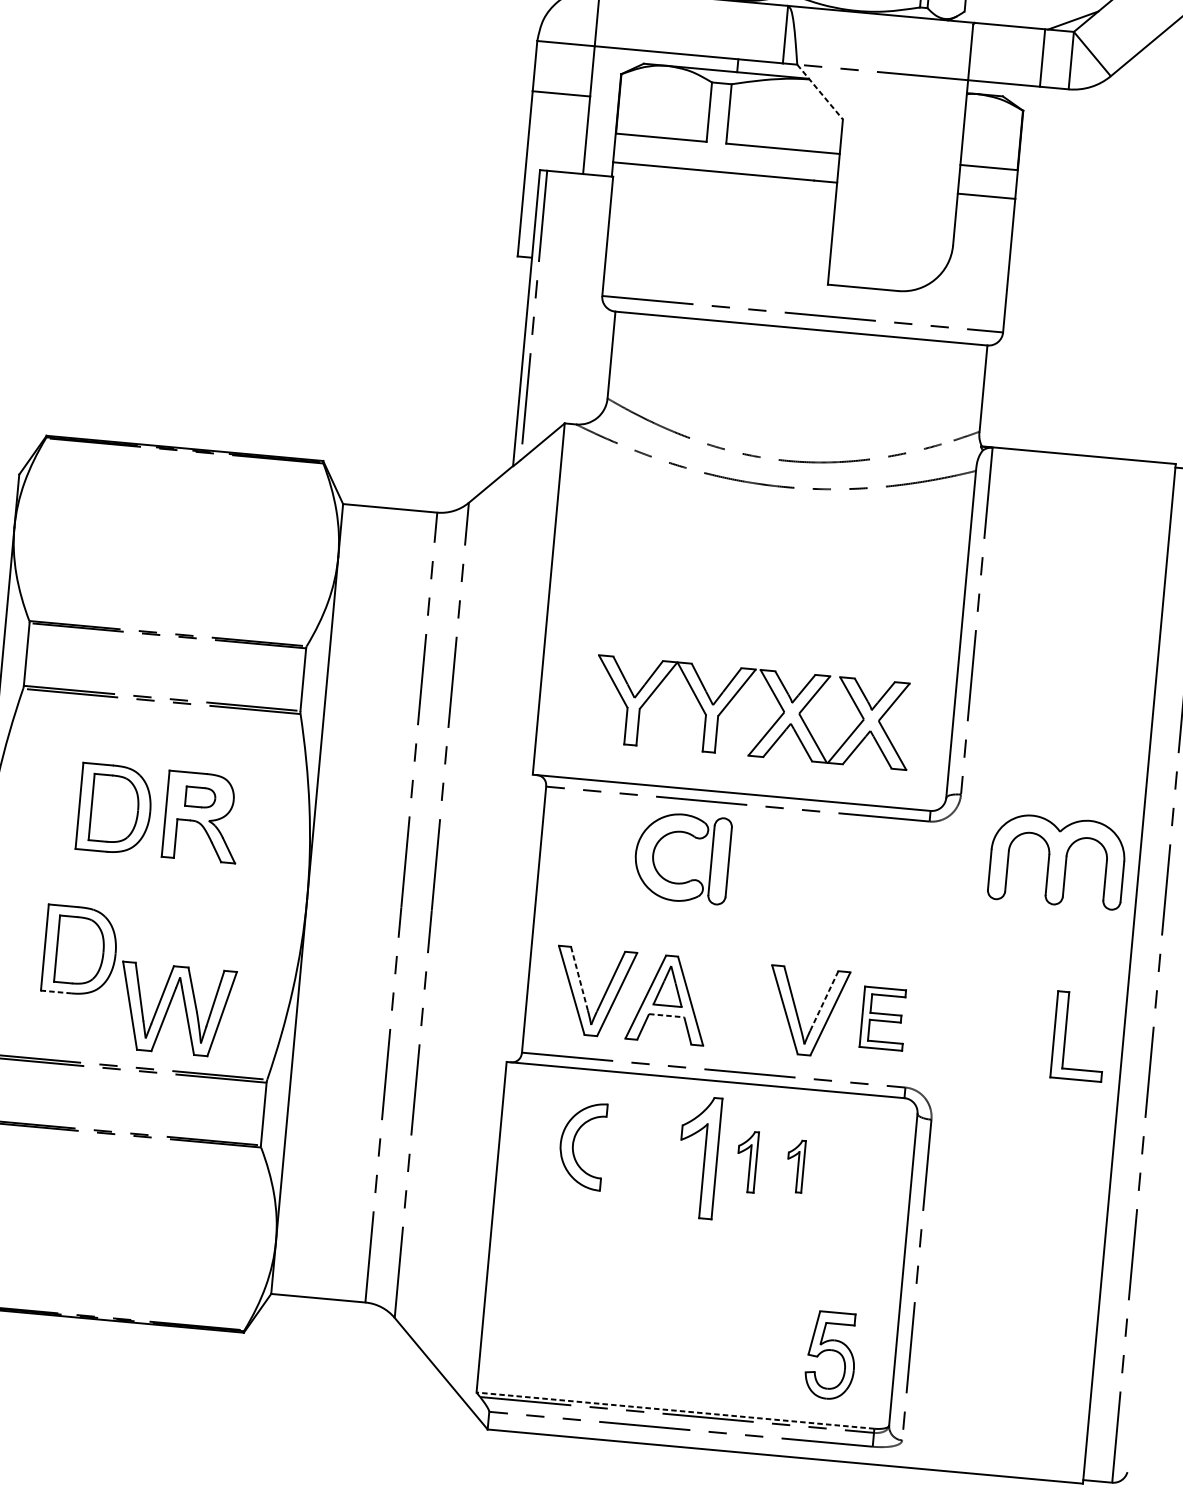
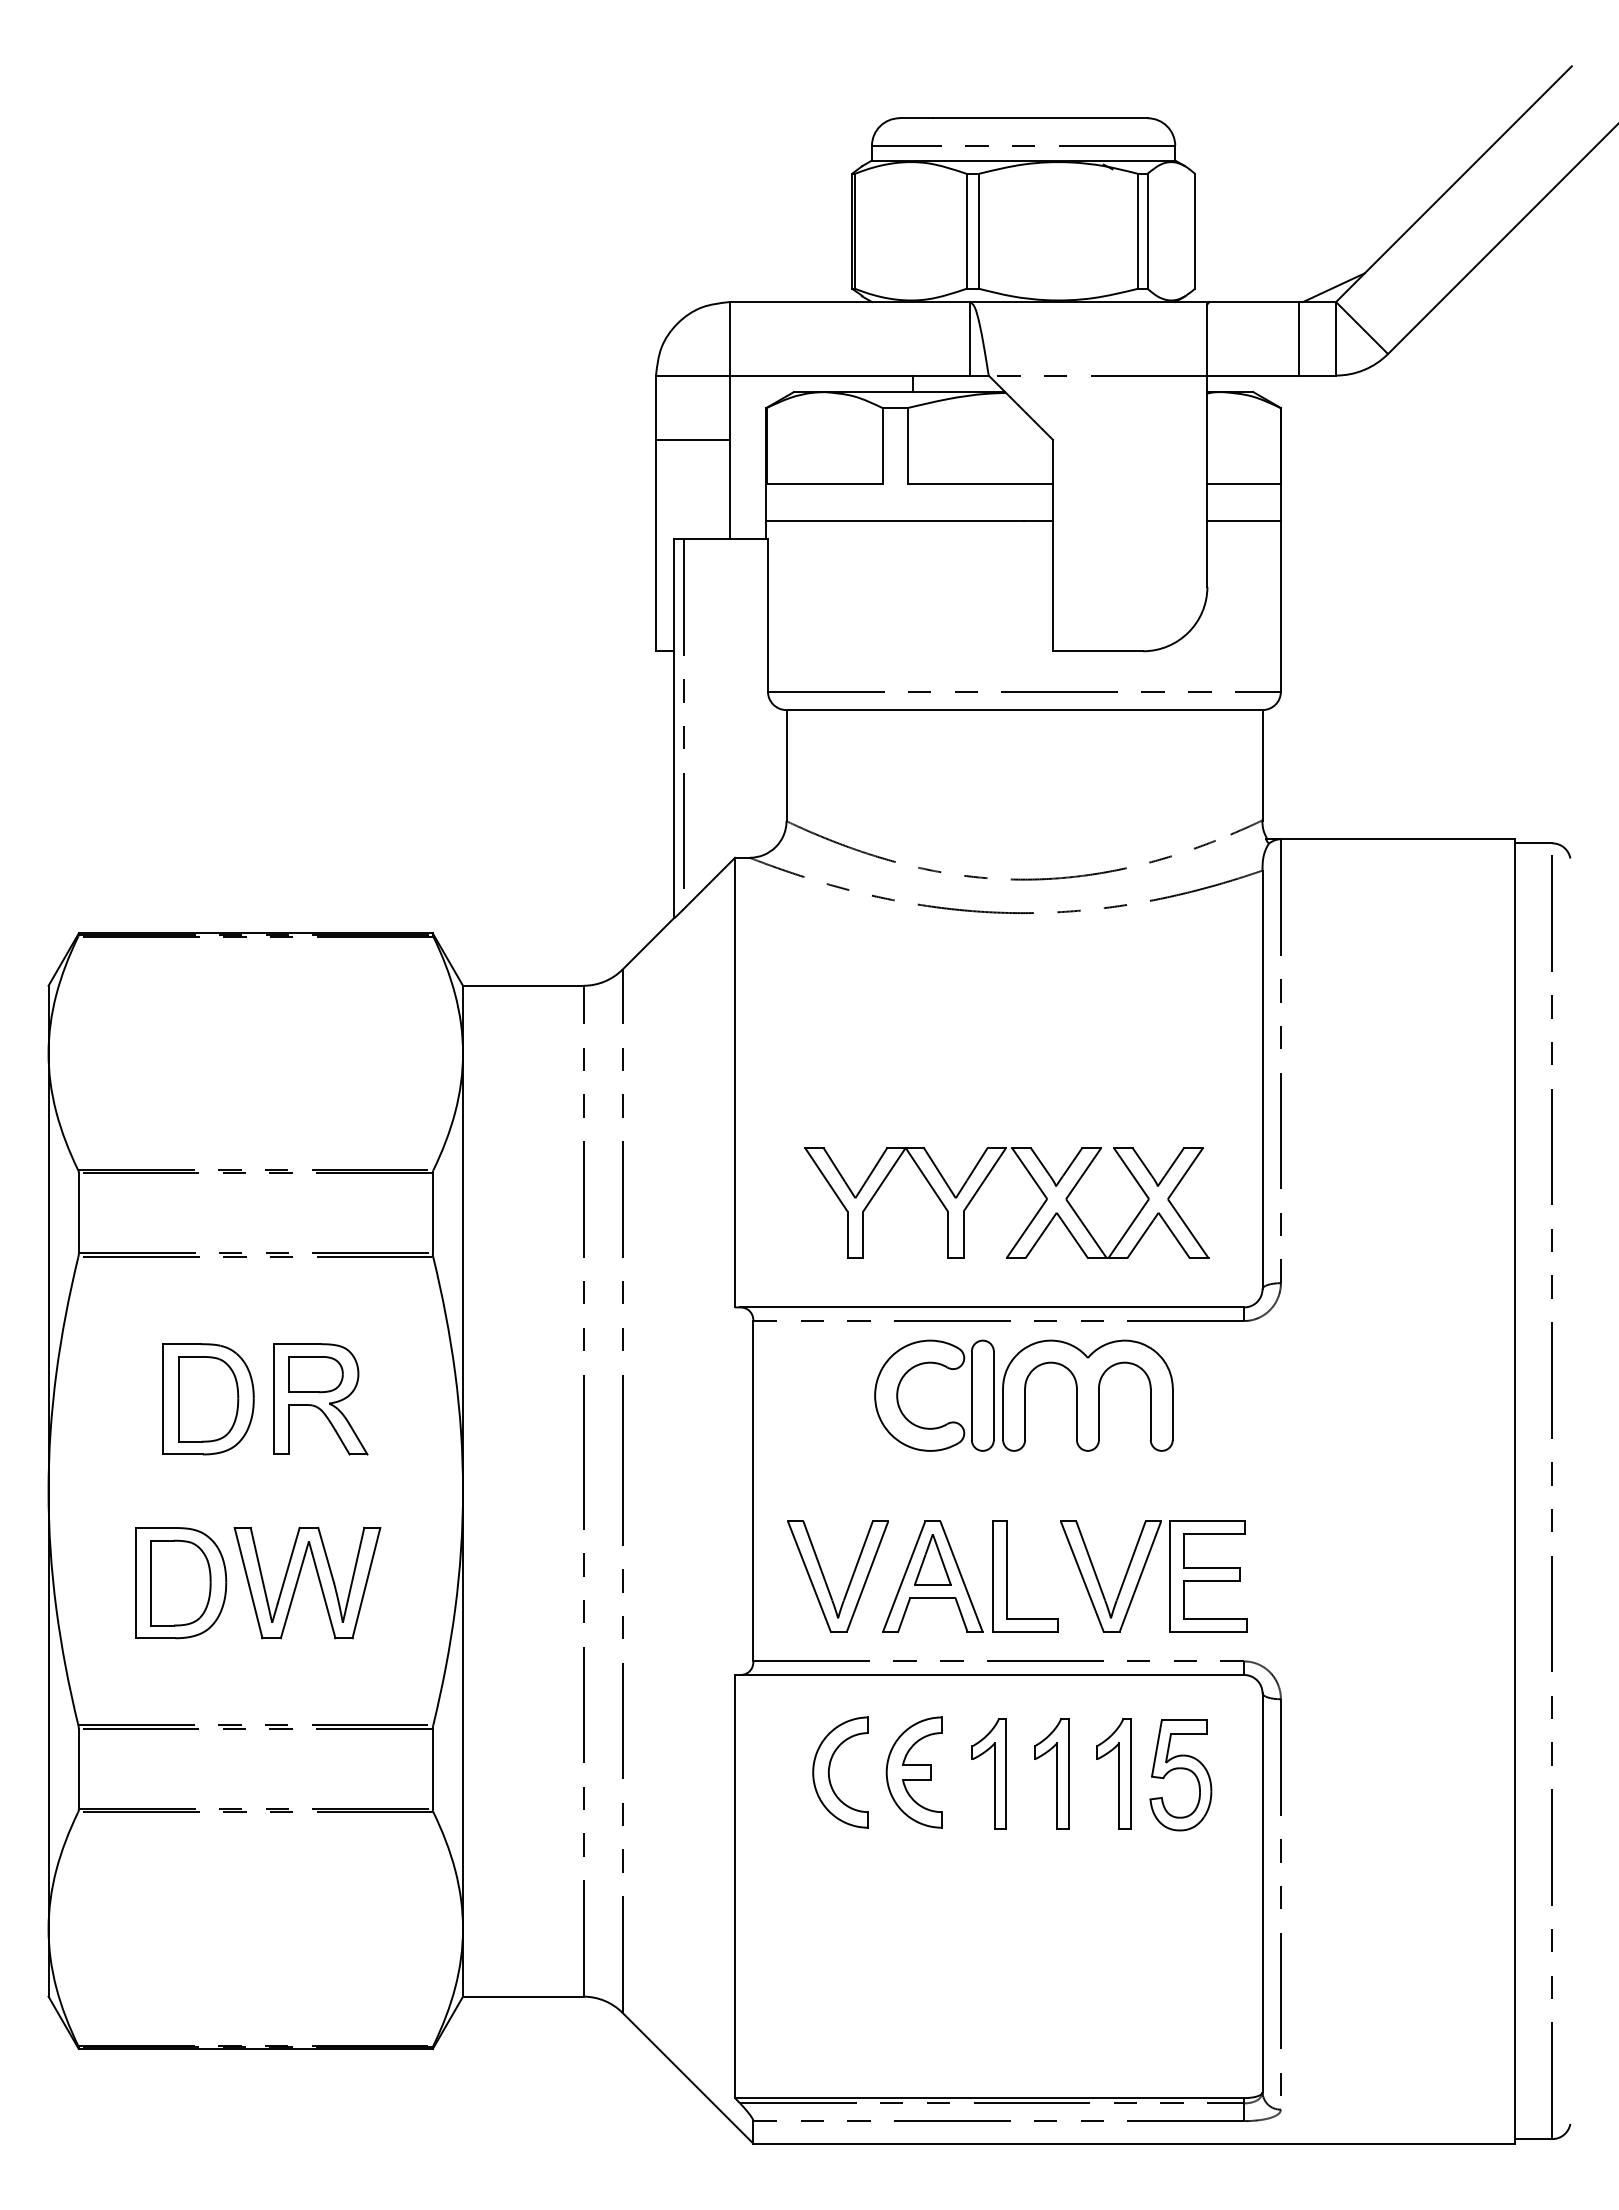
line: (820, 92) -> (1021, 408), dashed -> solid
part: (200, 797) -> (315, 1374), size x1.43
part: (1057, 861) -> (1087, 1395), moved
line: (579, 978) -> (817, 1560), dashed -> solid
line: (56, 992) -> (155, 1638), dashed -> solid
line: (824, 1000) -> (1131, 1560), dashed -> solid
part: (169, 1008) -> (298, 1581), moved
line: (666, 1015) -> (932, 1597), dashed -> solid
part: (883, 1018) -> (1208, 1576), size x1.43
part: (1065, 1035) -> (1007, 1576), moved
part: (639, 1150) -> (913, 1772), added
part: (697, 1156) -> (988, 1773), size x0.71
part: (746, 1161) -> (1051, 1773), size x1.43
part: (795, 1165) -> (1113, 1773), size x1.67
part: (830, 1355) -> (1180, 1775), moved
line: (675, 1410) -> (989, 2098), dashed -> solid

